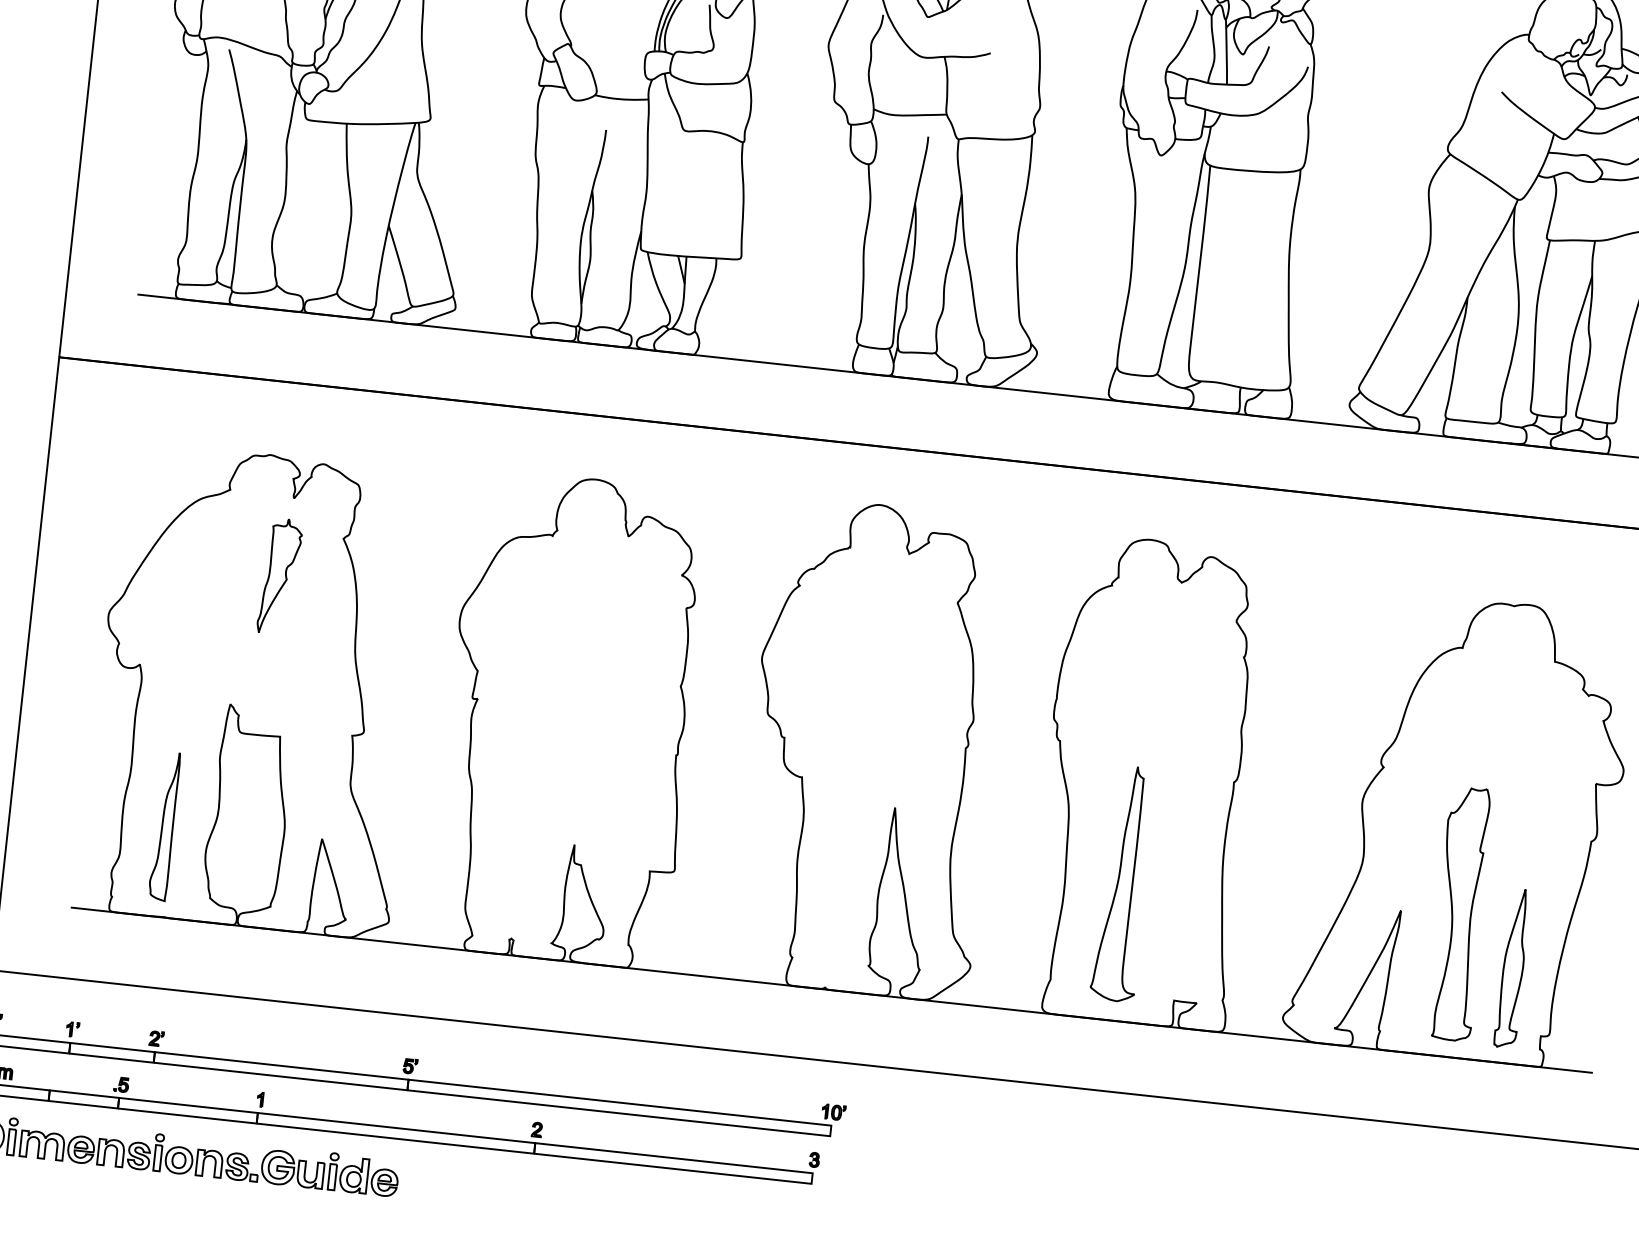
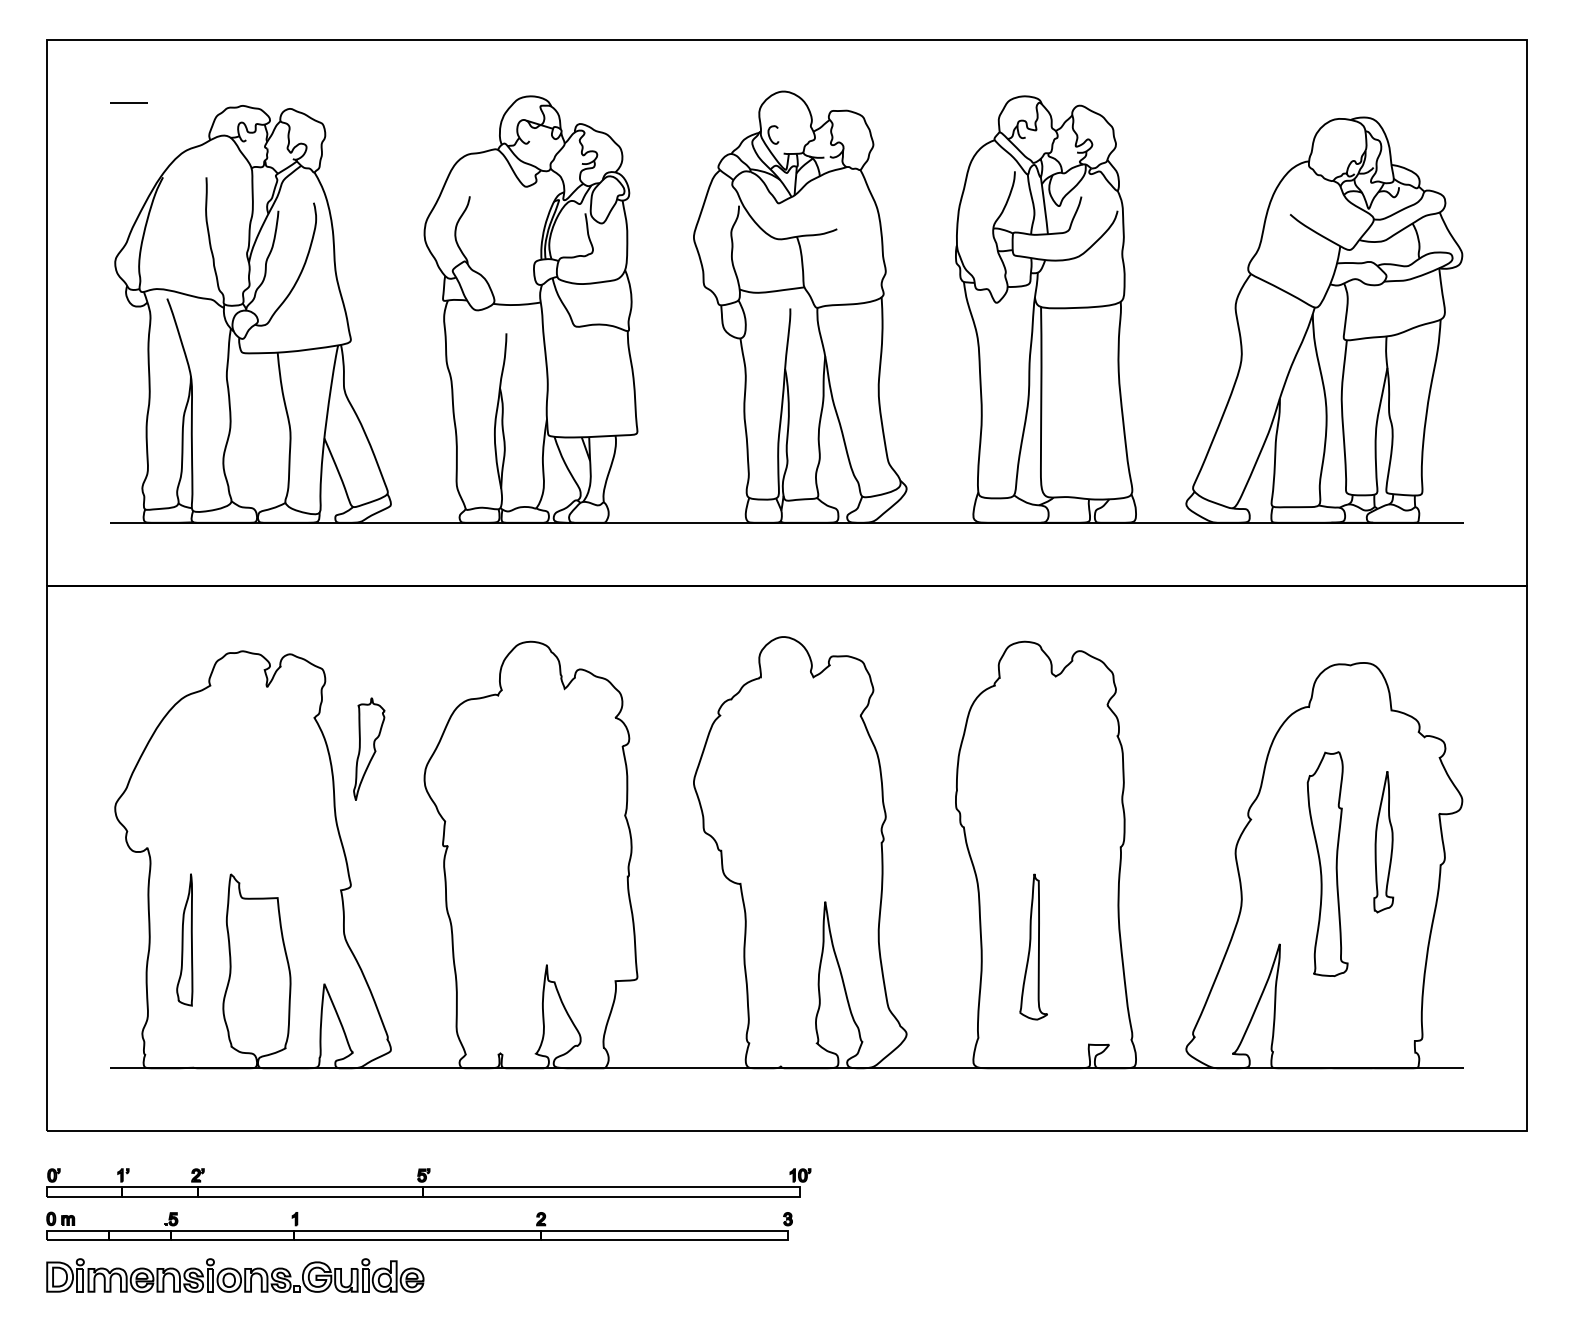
part: (280, 575) -> (369, 748), moved
part: (164, 825) -> (184, 939), moved
part: (1123, 883) -> (1033, 946), size x0.7
part: (1460, 913) -> (1327, 863), moved
part: (1512, 968) -> (1383, 842), moved

